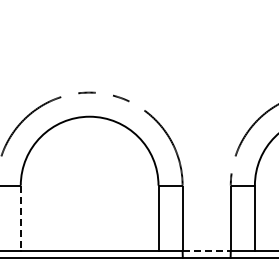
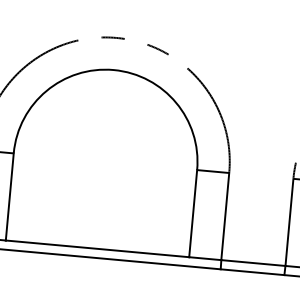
line: (20, 218) -> (9, 197), dashed -> solid
line: (207, 251) -> (254, 263), dashed -> solid

